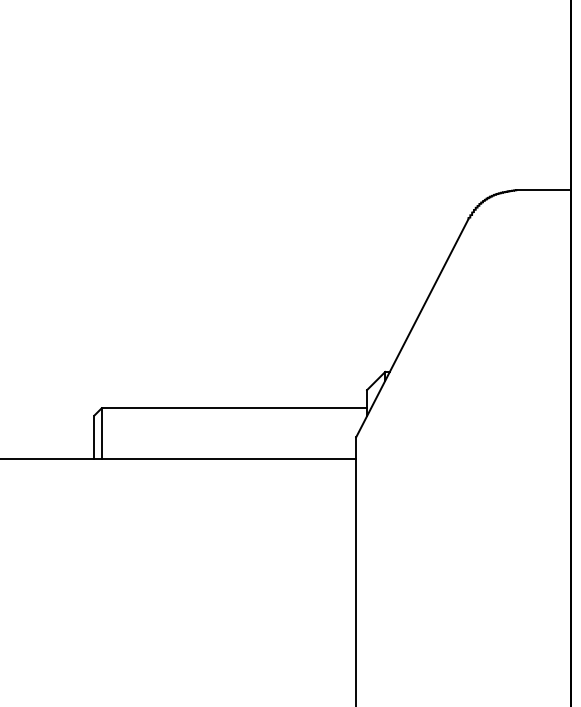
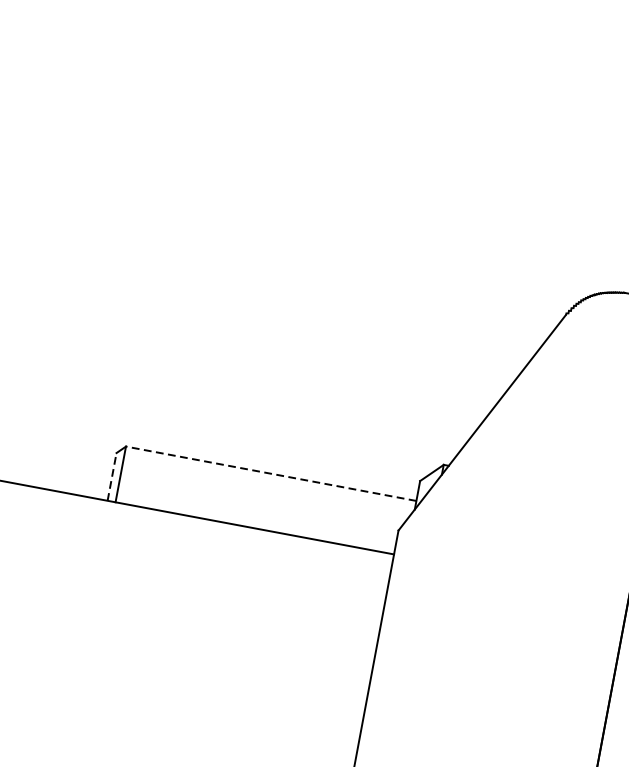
line: (234, 408) -> (271, 474), solid -> dashed
line: (94, 437) -> (112, 477), solid -> dashed

